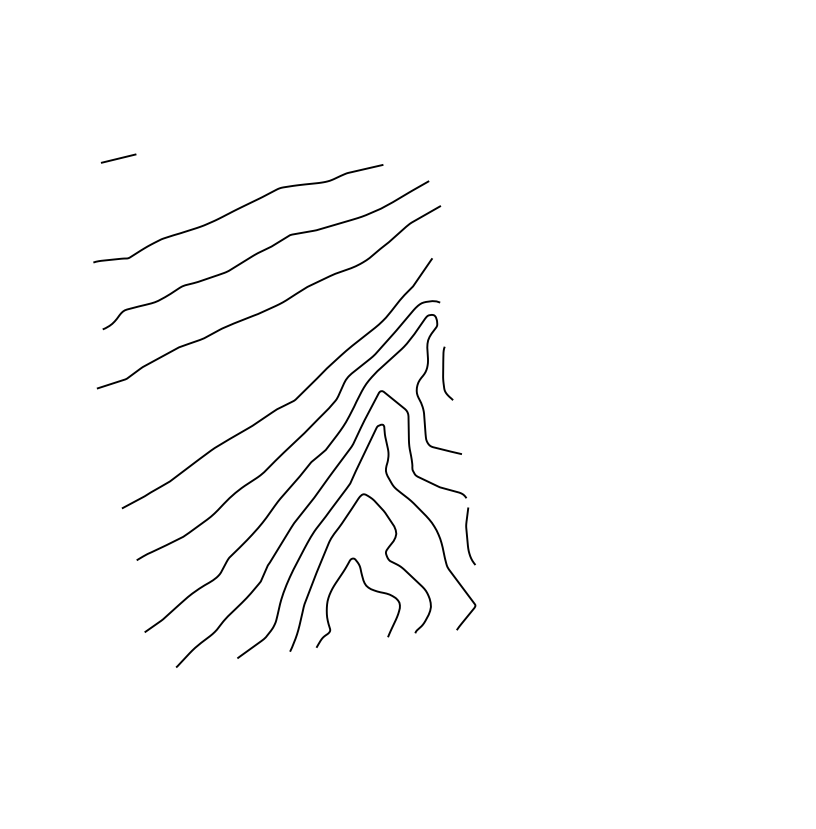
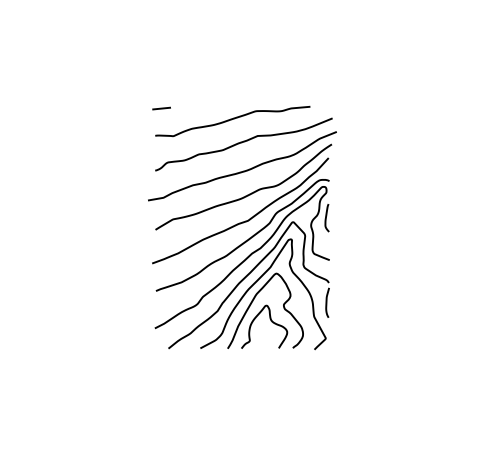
line: (118, 158) -> (161, 108), moved
curve: (286, 350) -> (247, 194), added

